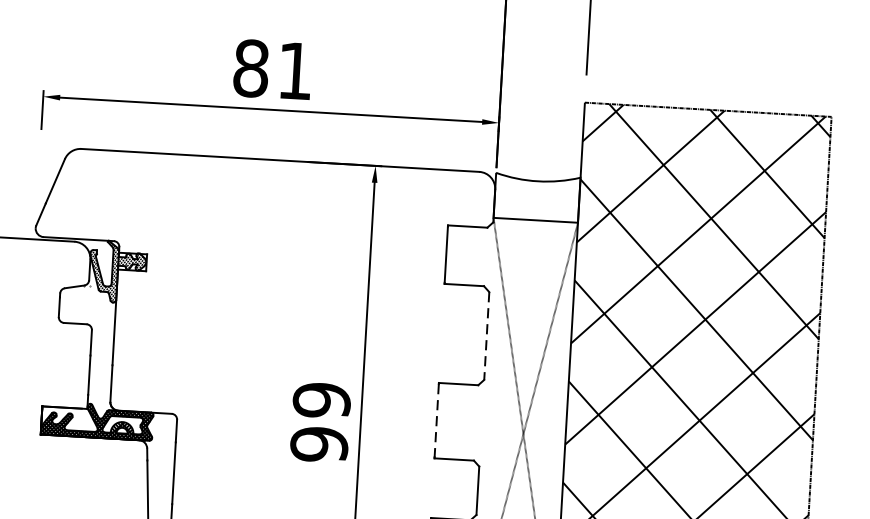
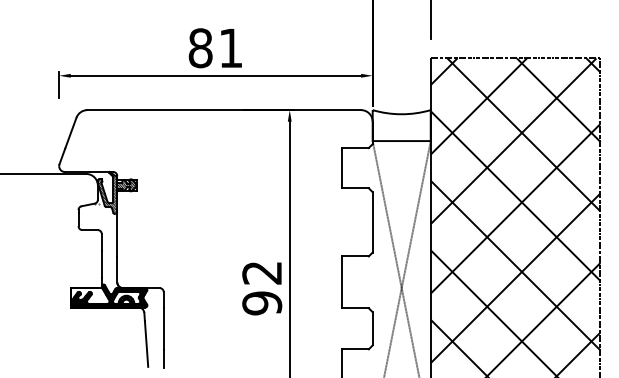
line: (486, 336) -> (372, 222), dashed -> solid
text: (322, 401) -> (262, 273), 99 -> 92
line: (436, 420) -> (341, 282), dashed -> solid

